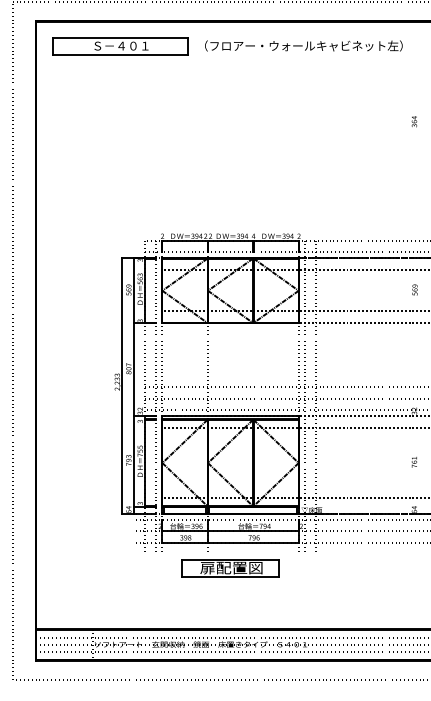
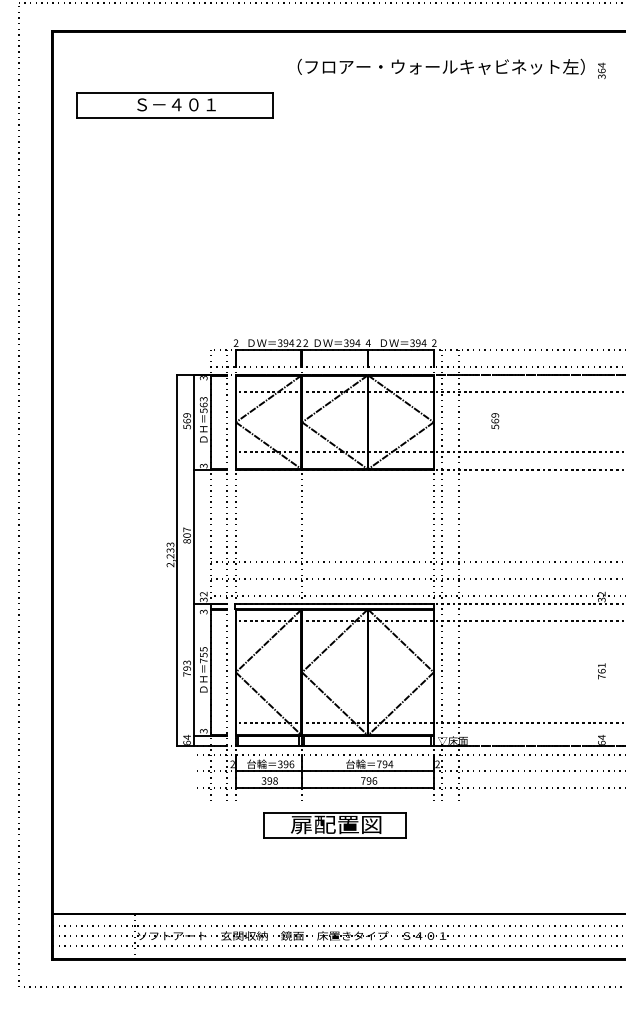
part: (120, 46) -> (175, 105), moved
text: (414, 121) -> (601, 70), moved
text: (414, 289) -> (494, 420), moved

